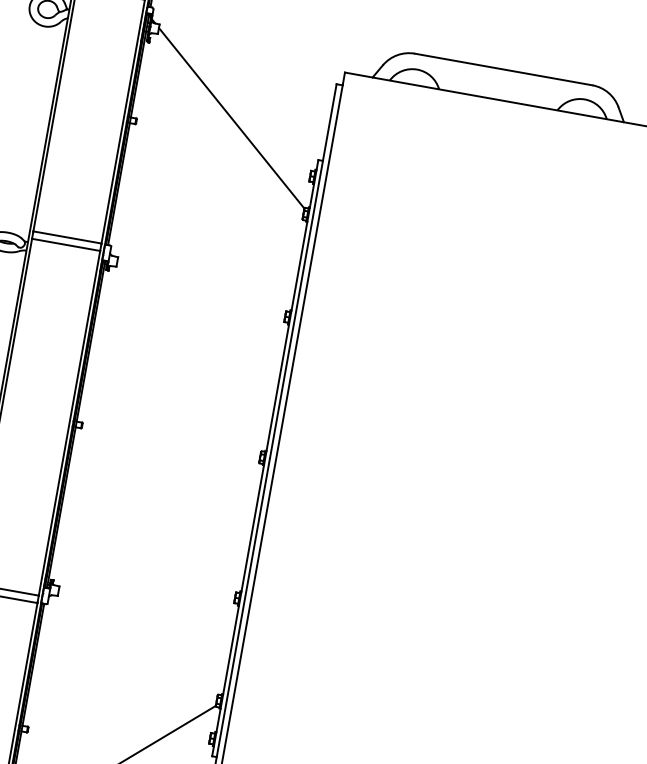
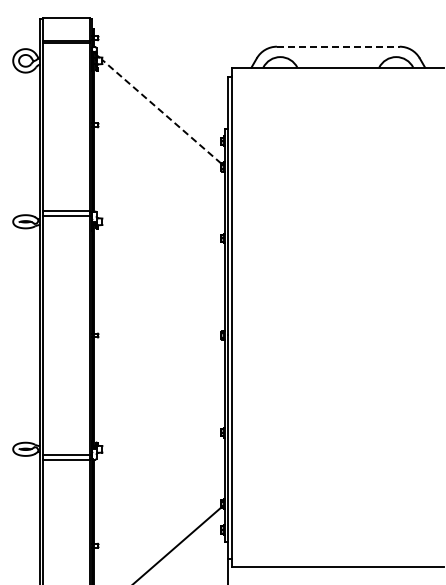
line: (504, 69) -> (338, 46), solid -> dashed
line: (231, 117) -> (161, 111), solid -> dashed

